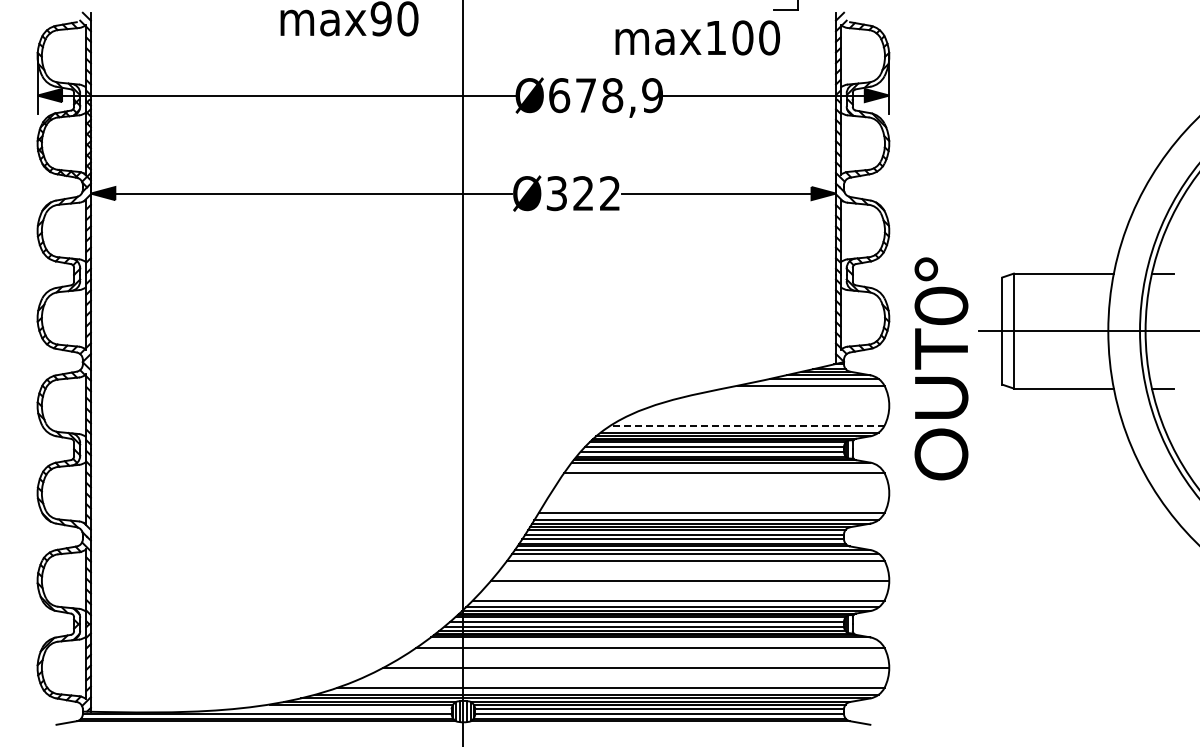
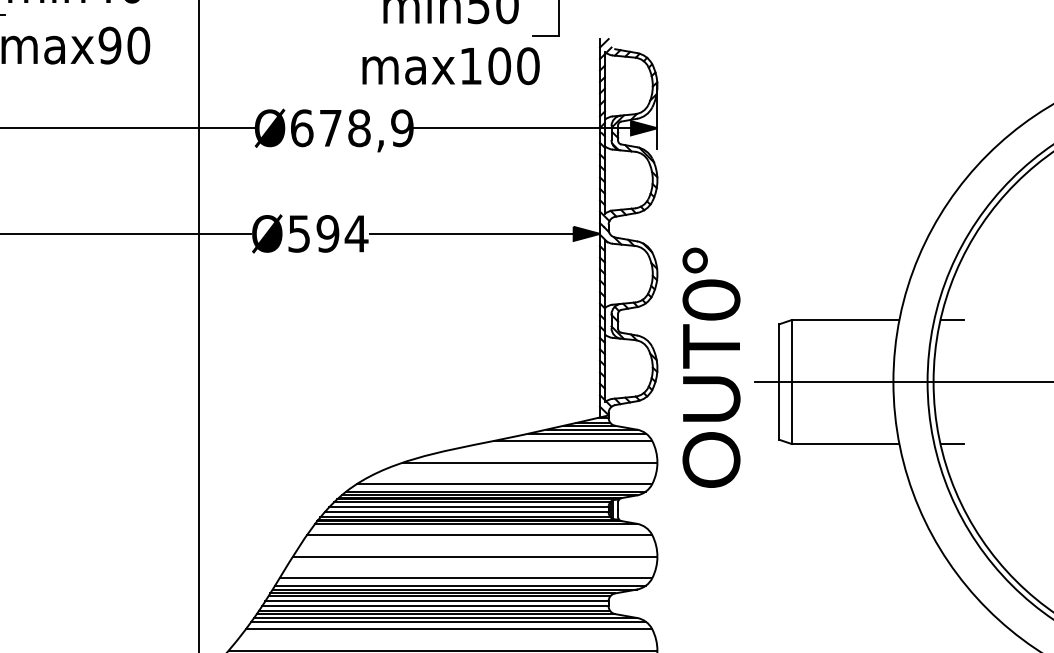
text: (584, 193) -> (329, 233), Ø322 -> Ø594
text: (941, 368) -> (711, 367), moved
line: (771, 405) -> (530, 462), added
line: (746, 425) -> (503, 483), dashed -> solid
line: (719, 493) -> (474, 557), added

